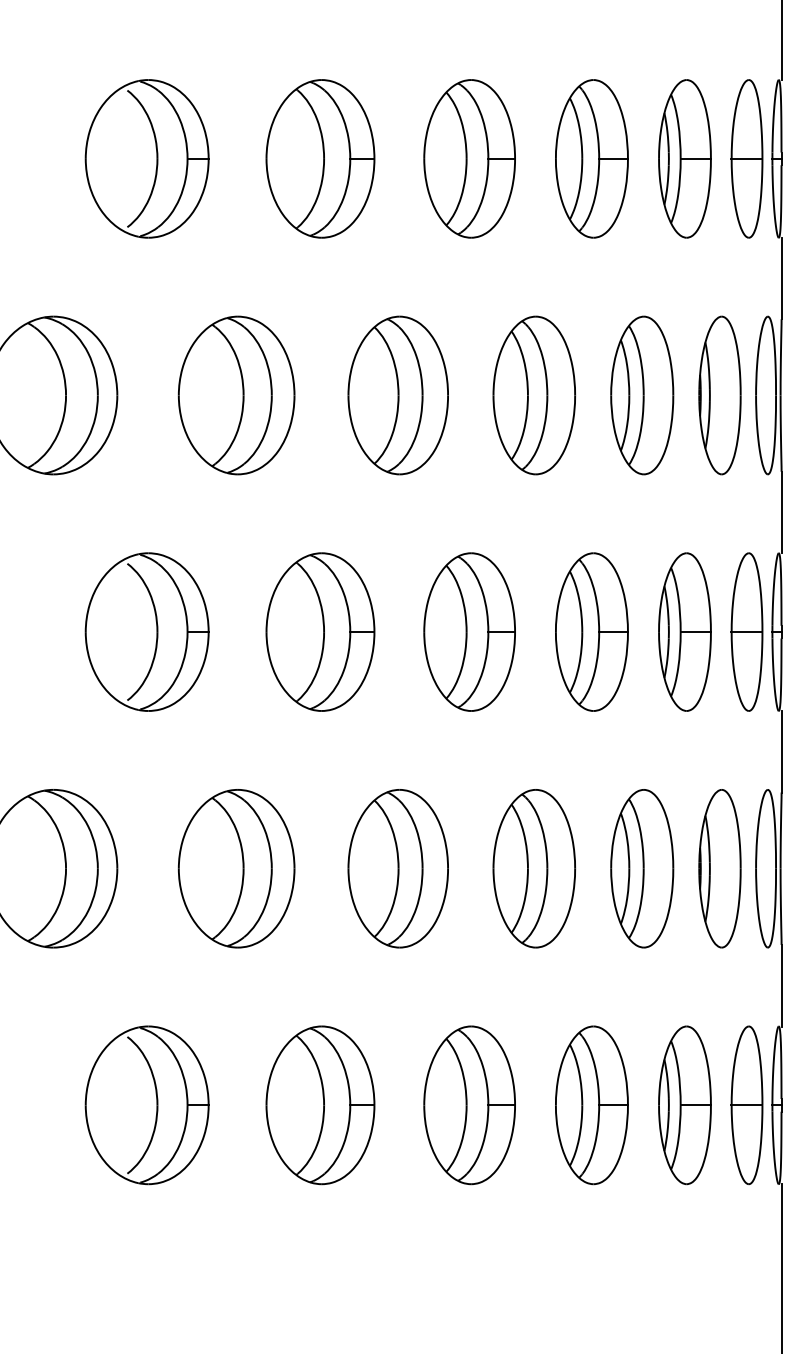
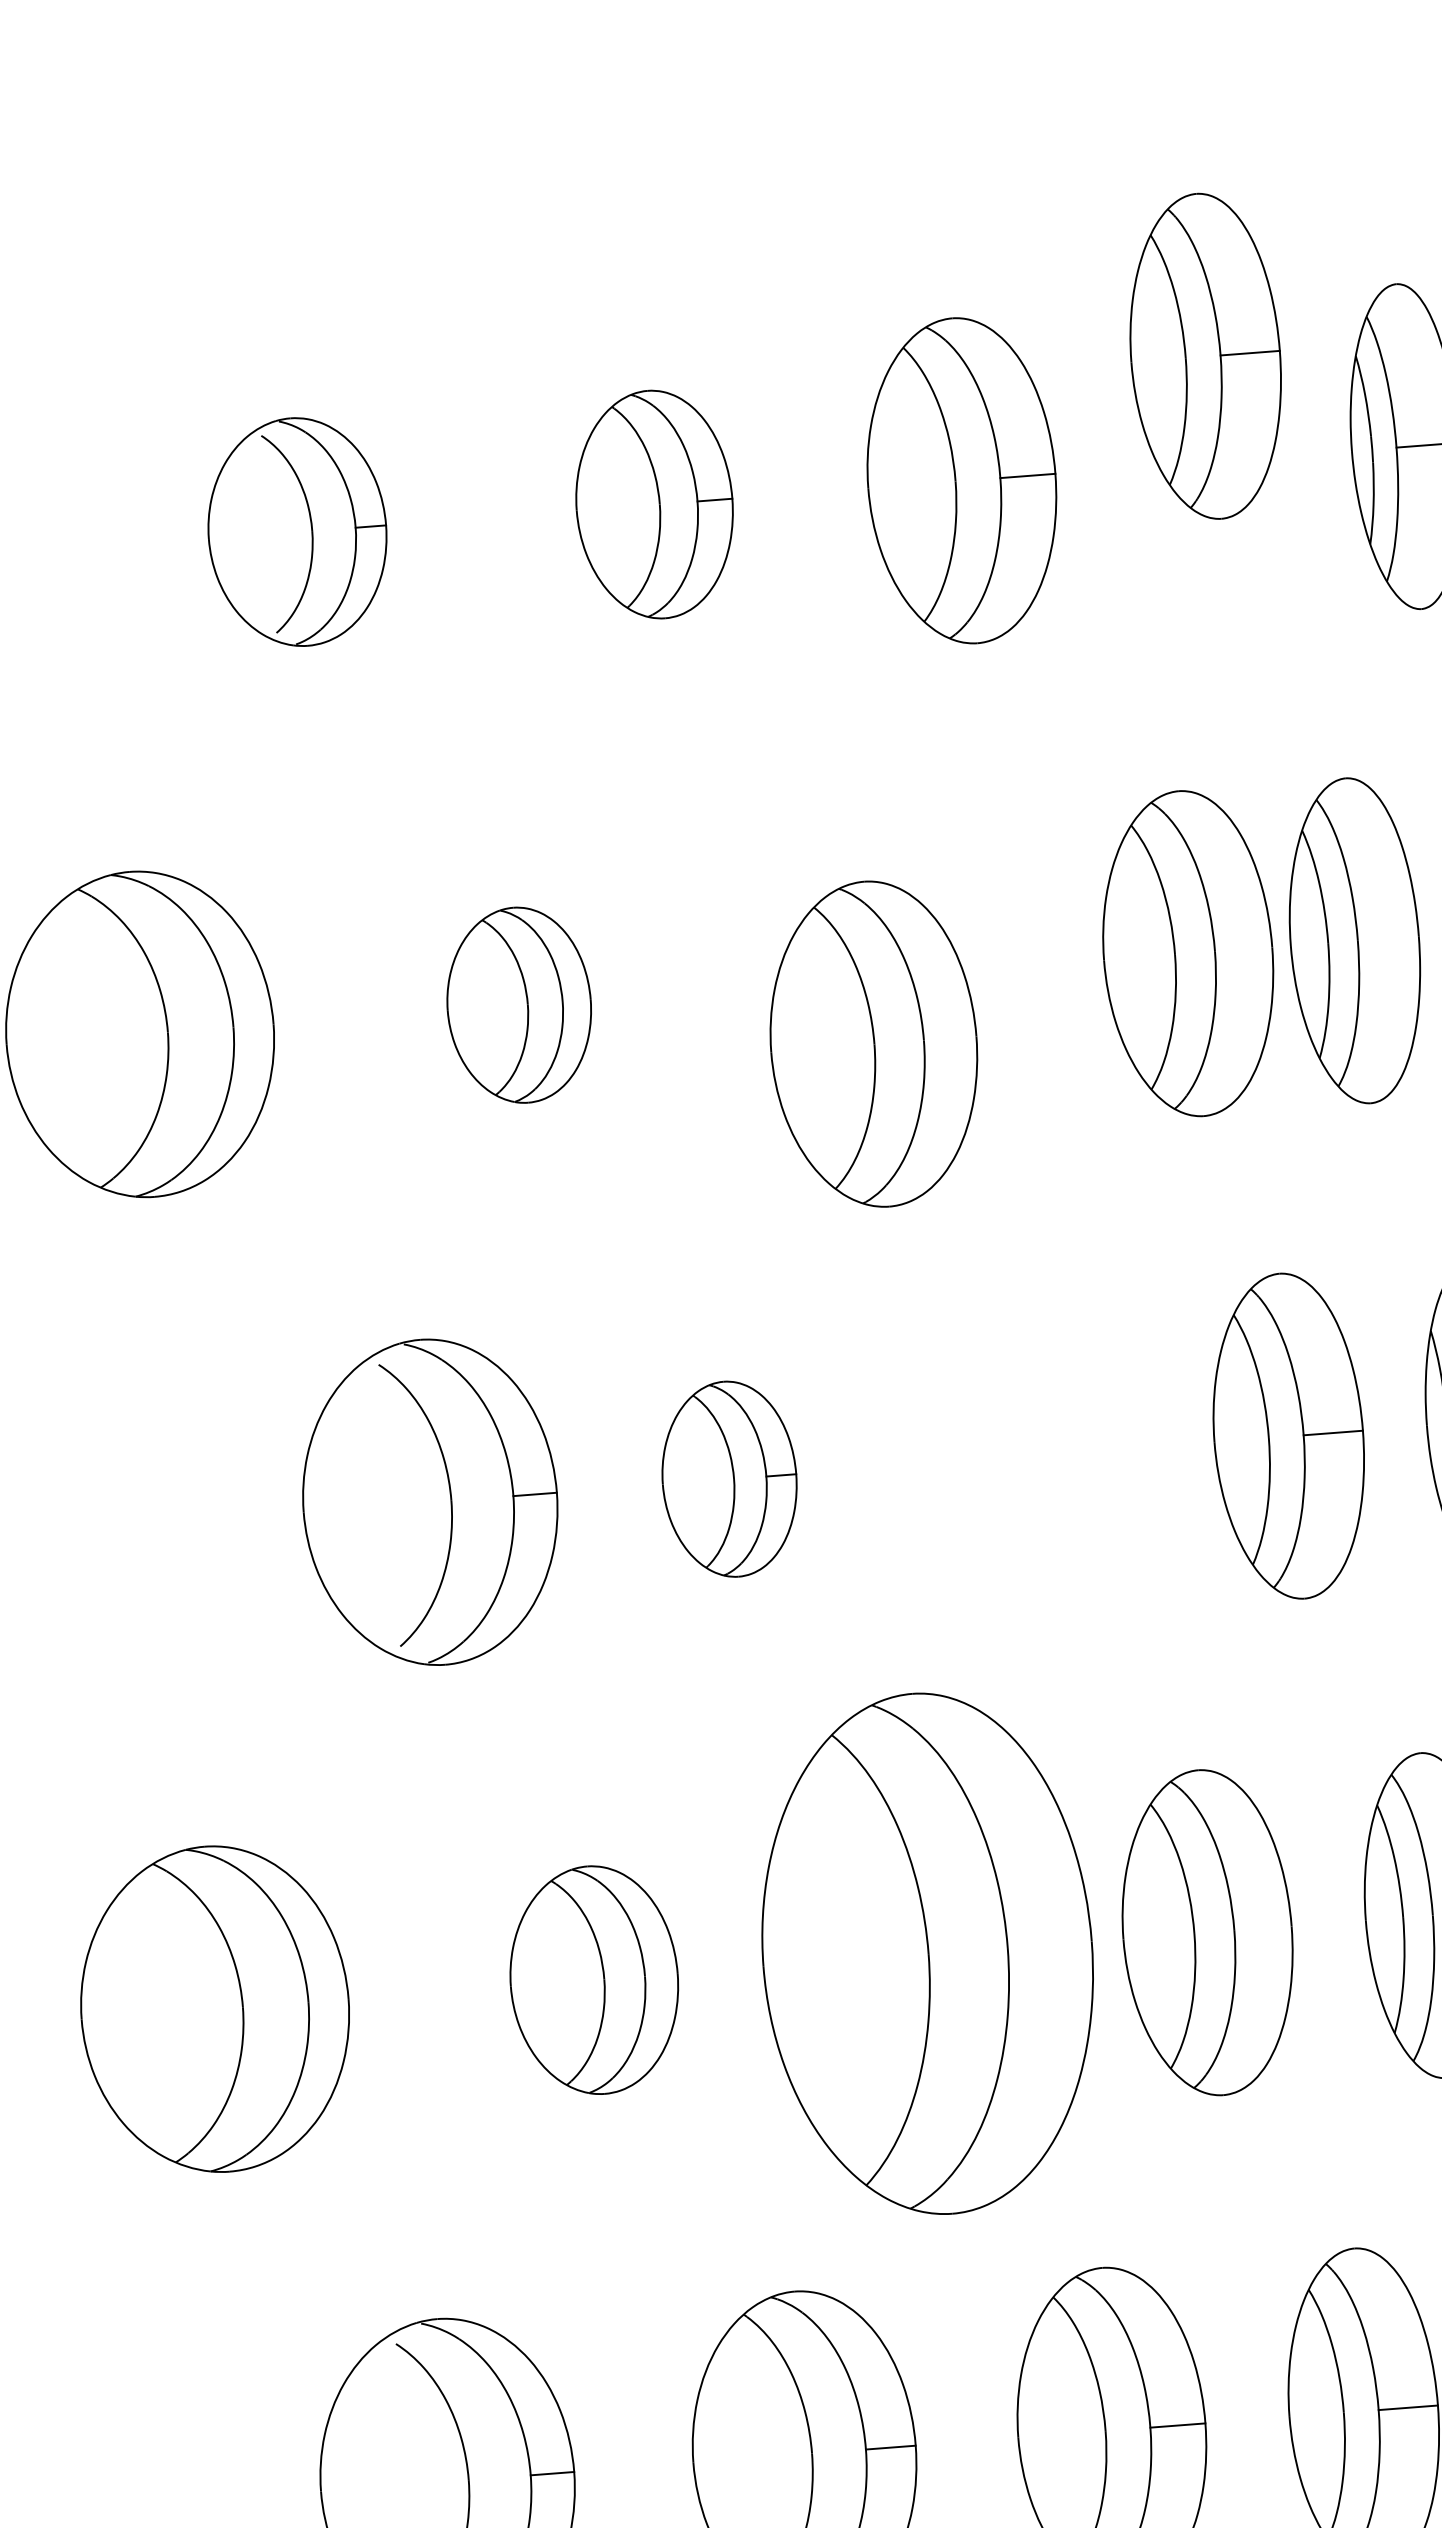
part: (146, 158) -> (296, 531), size x0.7
part: (320, 158) -> (654, 503), size x0.7
part: (591, 158) -> (1204, 355), moved
part: (236, 395) -> (519, 1005), size x0.6
part: (397, 395) -> (872, 1044), moved
part: (533, 395) -> (1186, 954), moved
part: (146, 631) -> (428, 1501), moved
part: (320, 631) -> (729, 1478), size x0.6
part: (469, 631) -> (1036, 1454), removed
part: (236, 868) -> (594, 1979), size x0.7
part: (397, 868) -> (925, 1954), size x1.6

